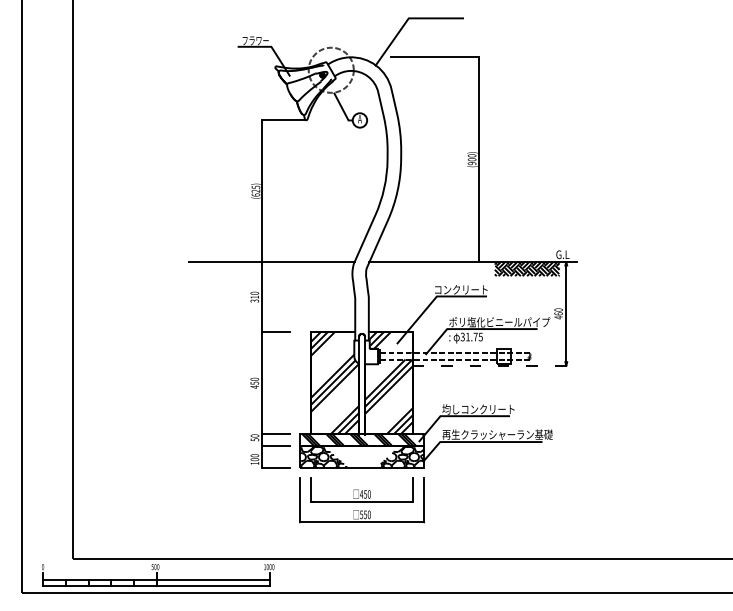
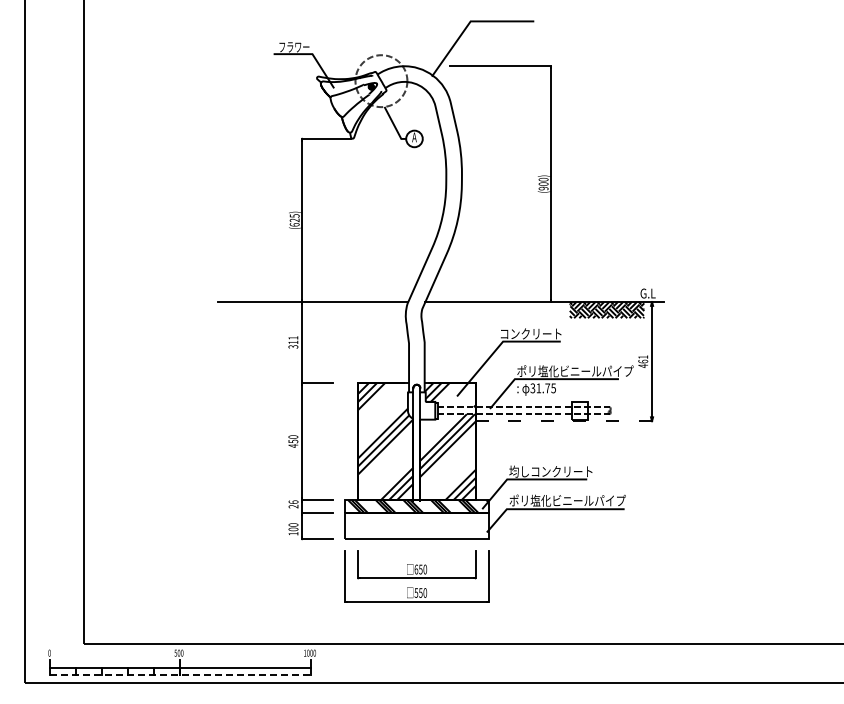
text: (254, 292) -> (293, 337), 310 -> 311
text: (558, 309) -> (643, 356), 460 -> 461
text: (497, 434) -> (572, 500), 再生クラッシャーラン基礎 -> ポリ塩化ビニールパイプ
text: (254, 437) -> (293, 504), 50 -> 26
hatch: (323, 457) -> (372, 526), removed
hatch: (402, 457) -> (463, 526), removed
text: (361, 494) -> (416, 569), 450 -> 650
line: (156, 586) -> (180, 675), solid -> dashed

